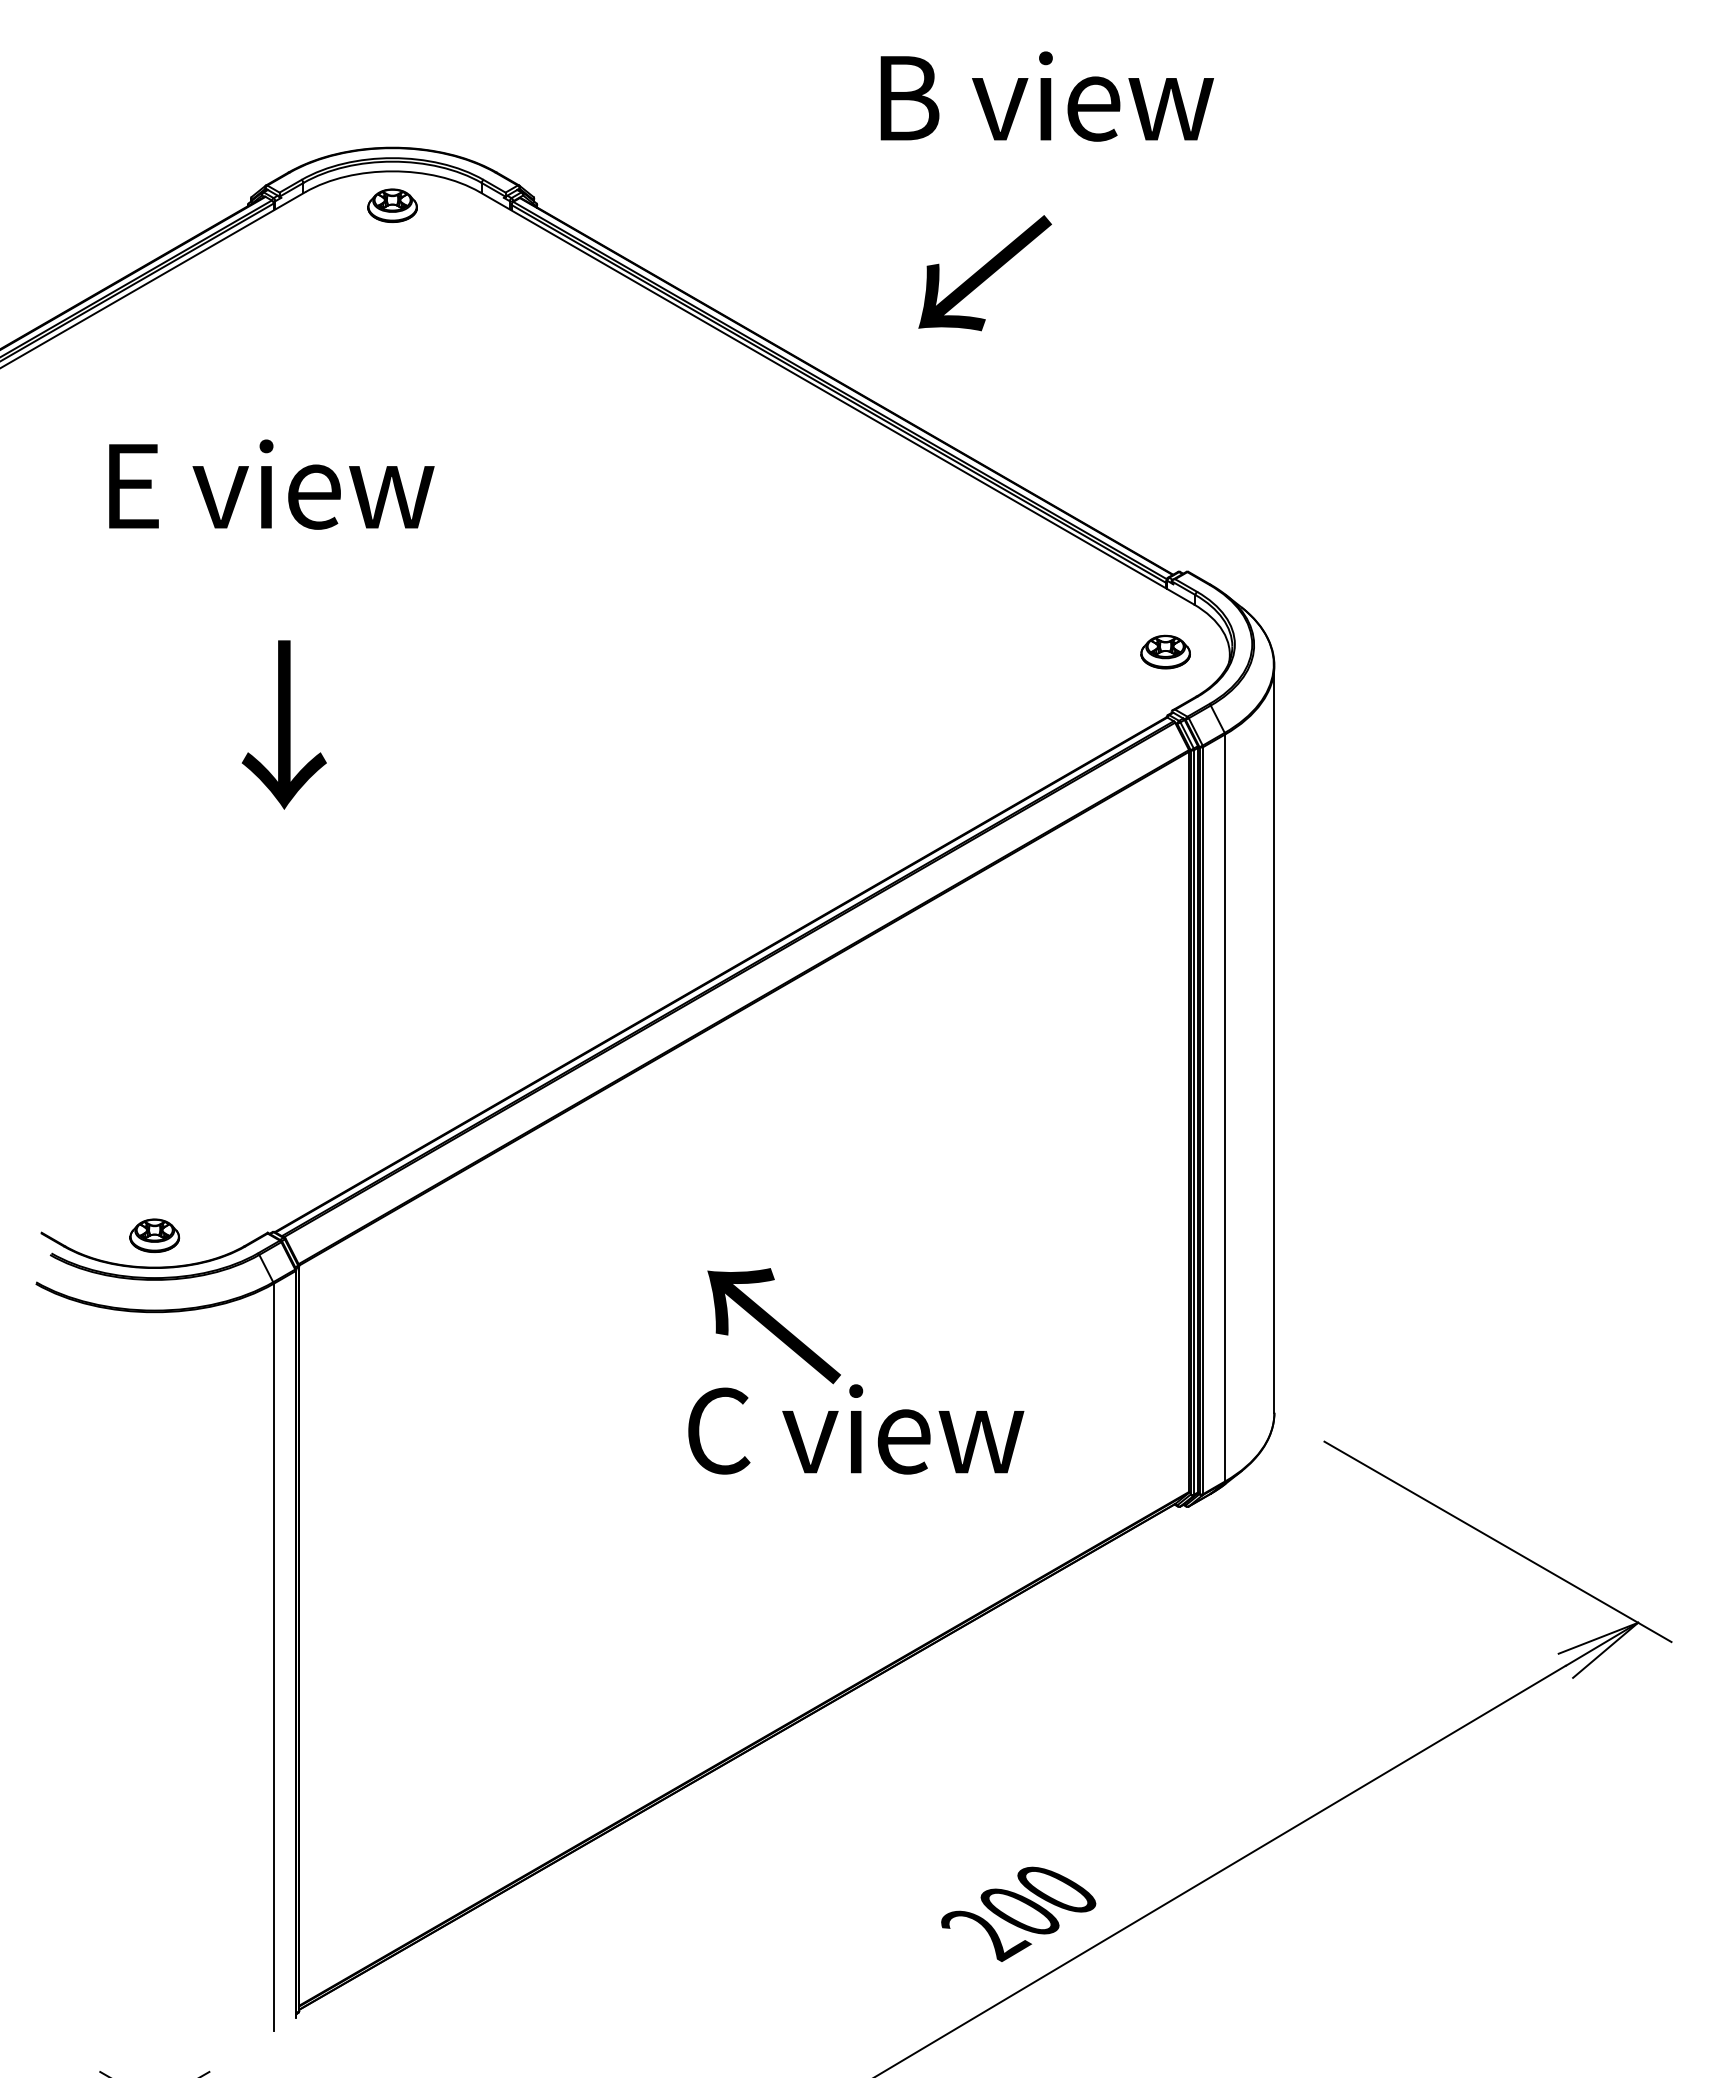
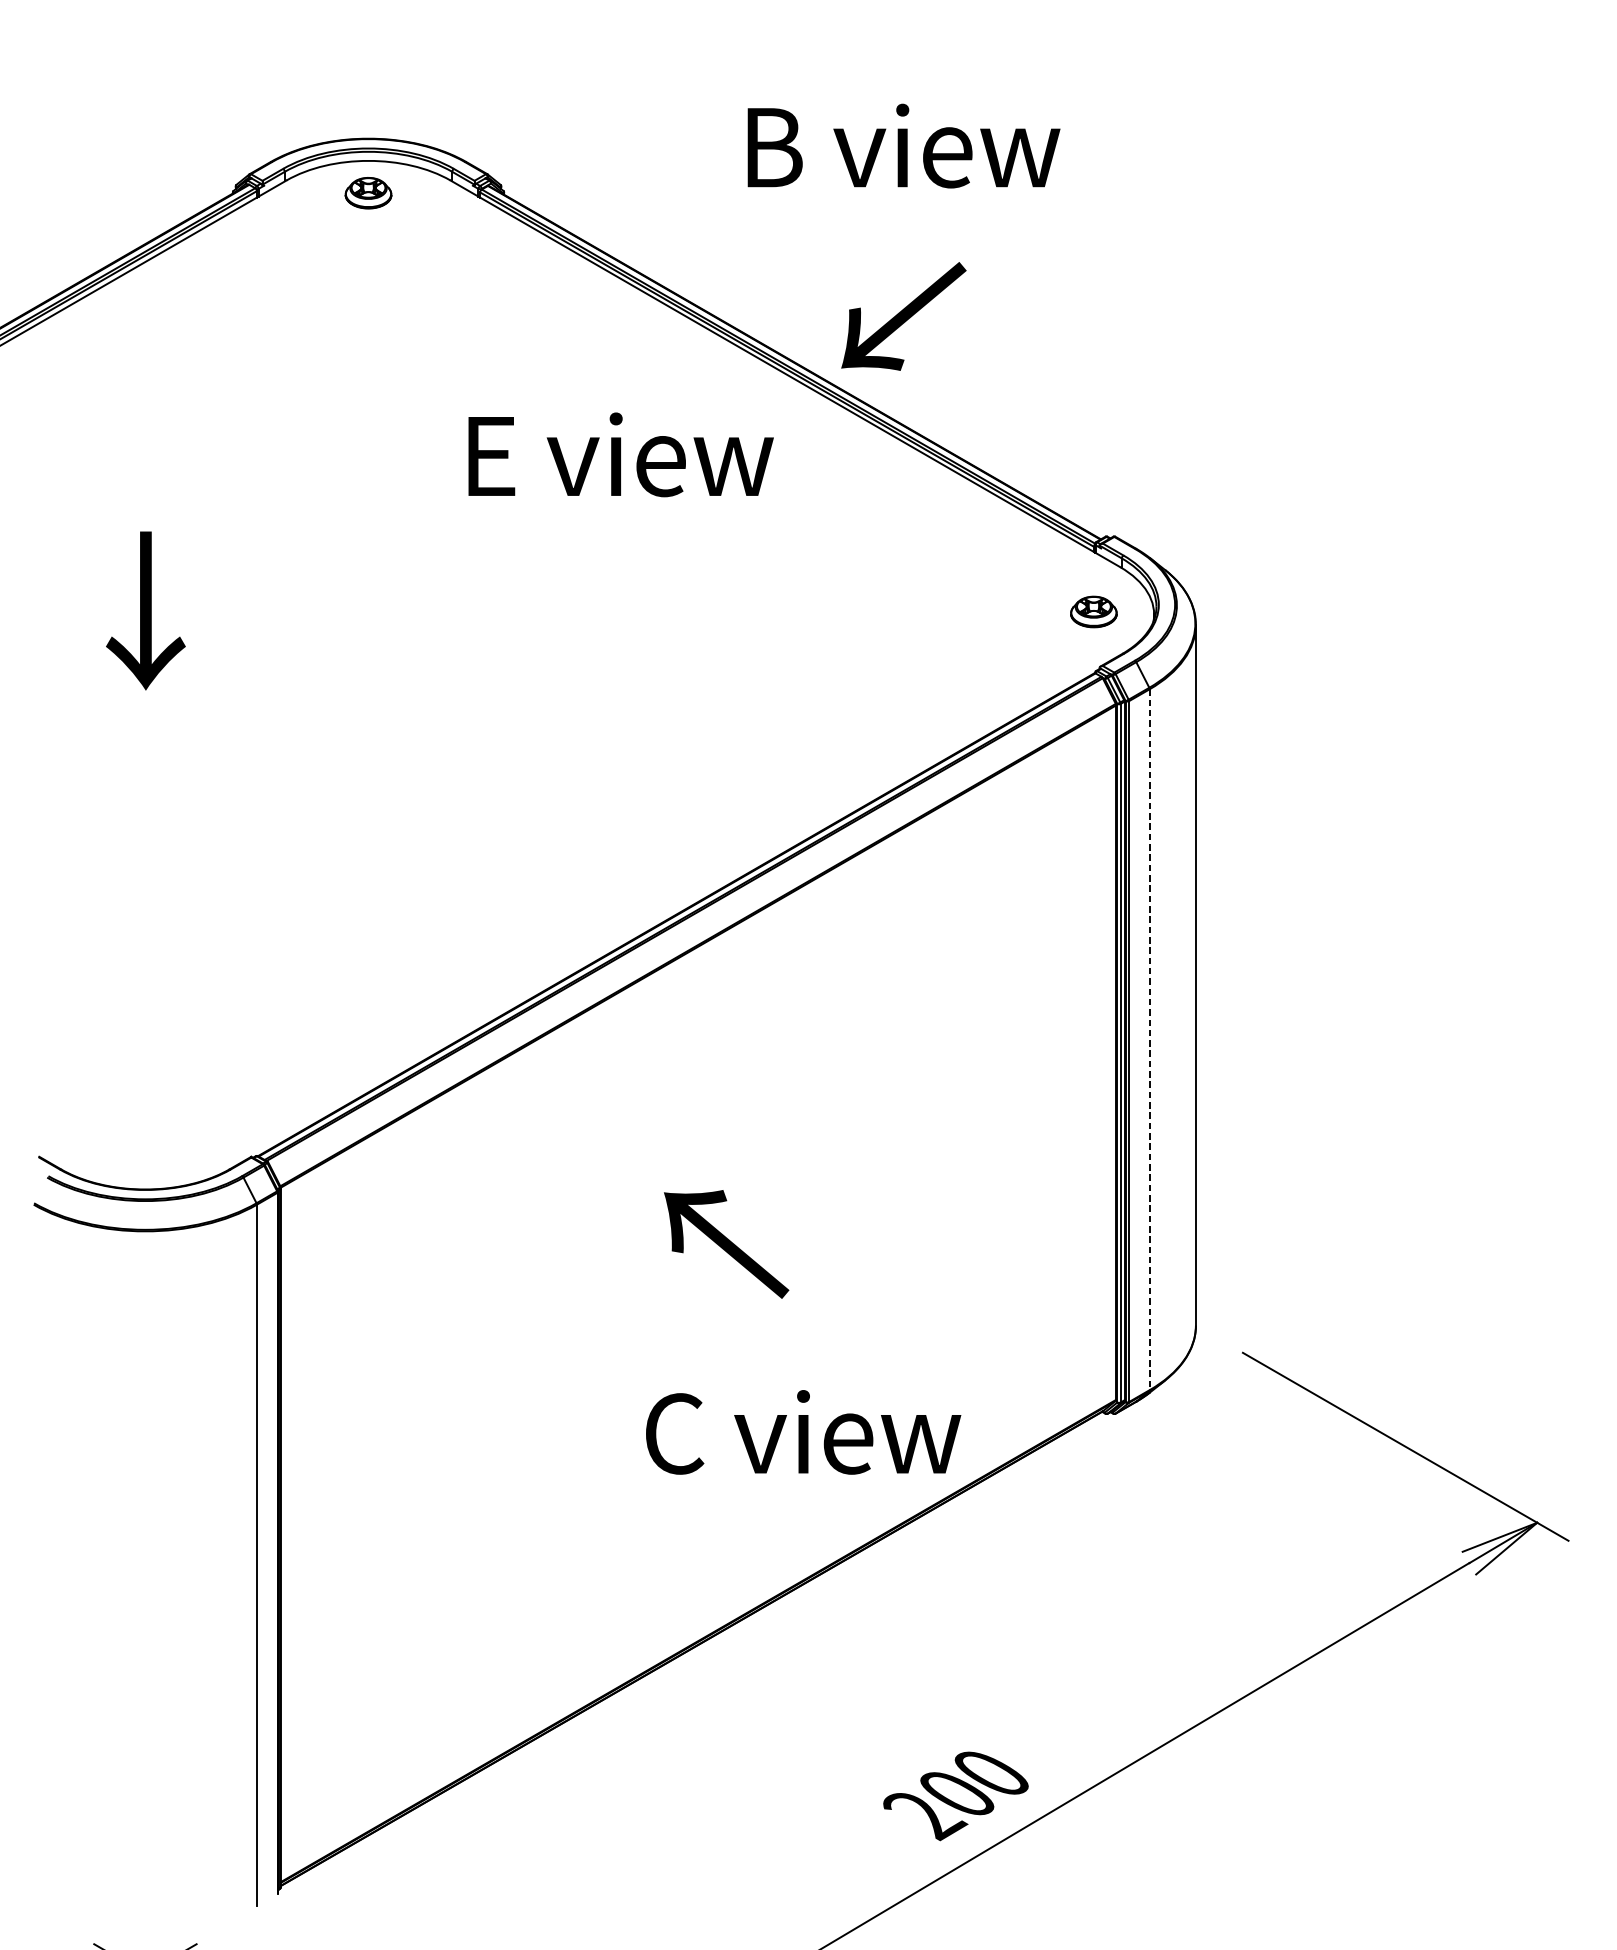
text: (1046, 96) -> (903, 146), moved
text: (984, 273) -> (903, 316), moved
text: (271, 484) -> (620, 454), moved
text: (283, 724) -> (145, 610), moved
line: (1225, 1108) -> (1150, 1040), solid -> dashed
part: (154, 1235) -> (145, 1159), removed
text: (856, 1429) -> (803, 1432), moved

